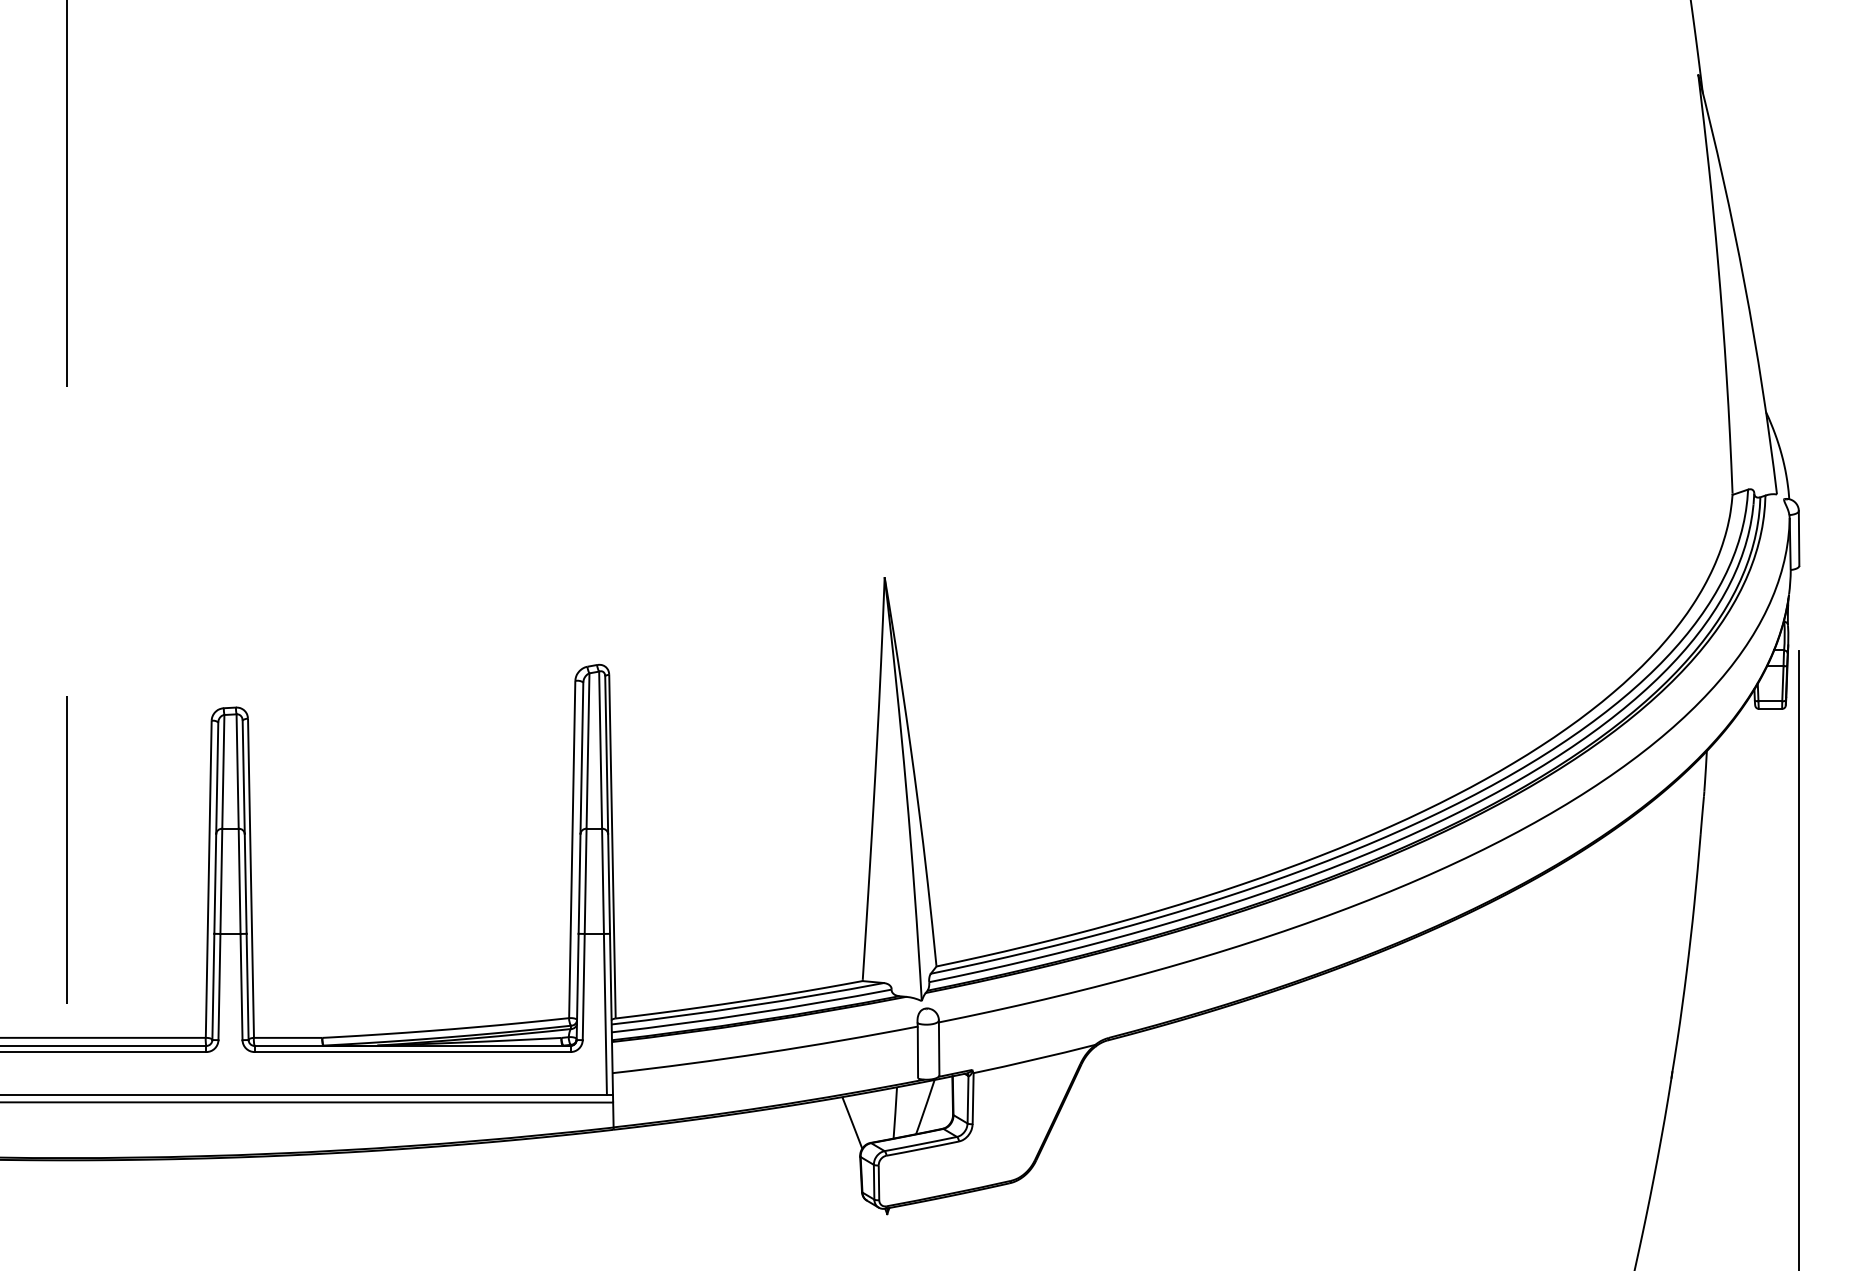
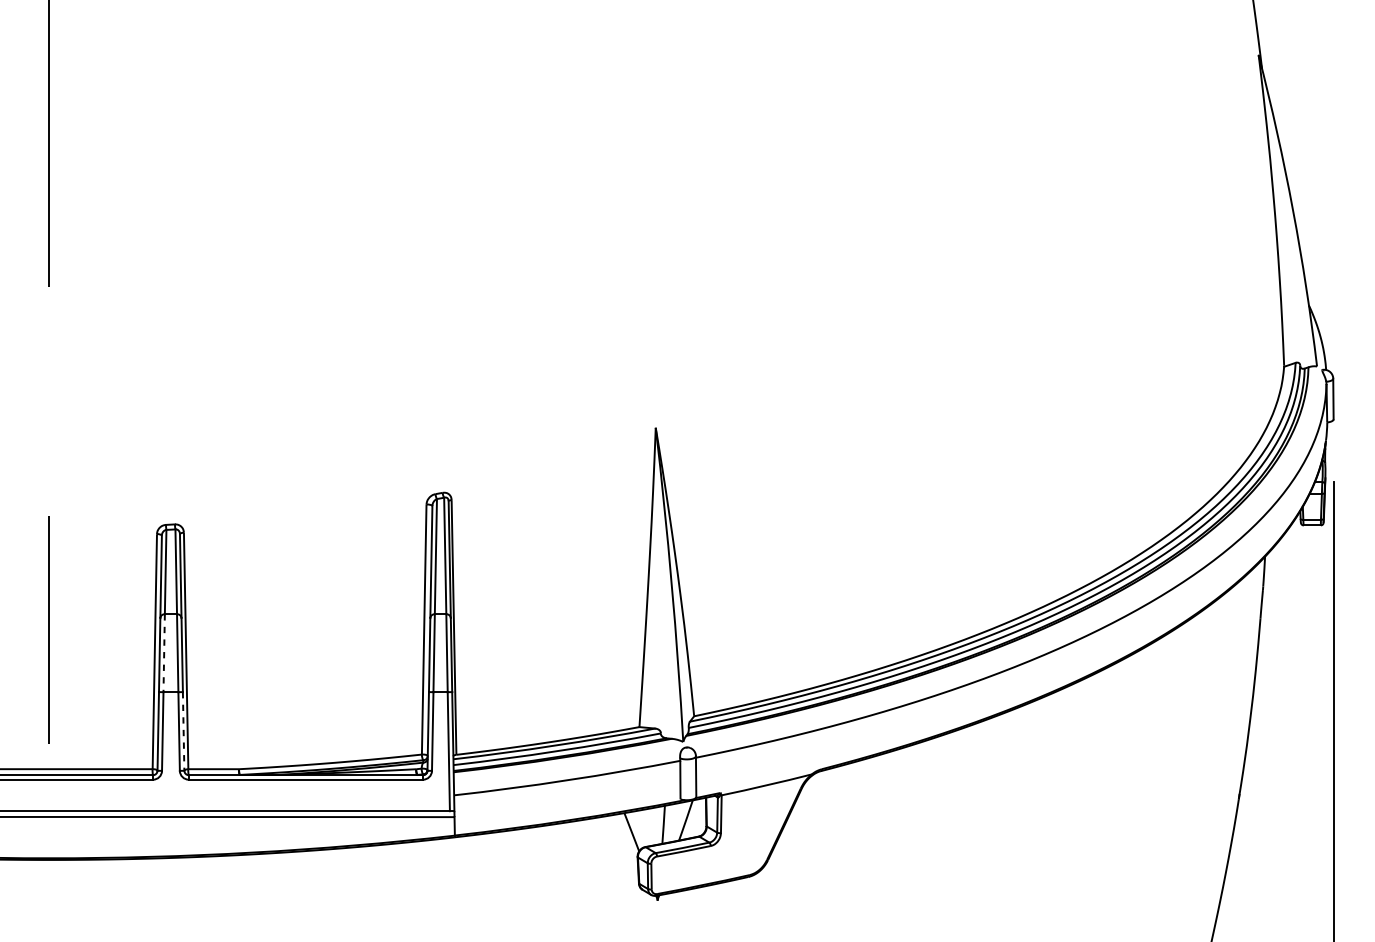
line: (221, 881) -> (164, 653), solid -> dashed
line: (247, 987) -> (183, 731), solid -> dashed

